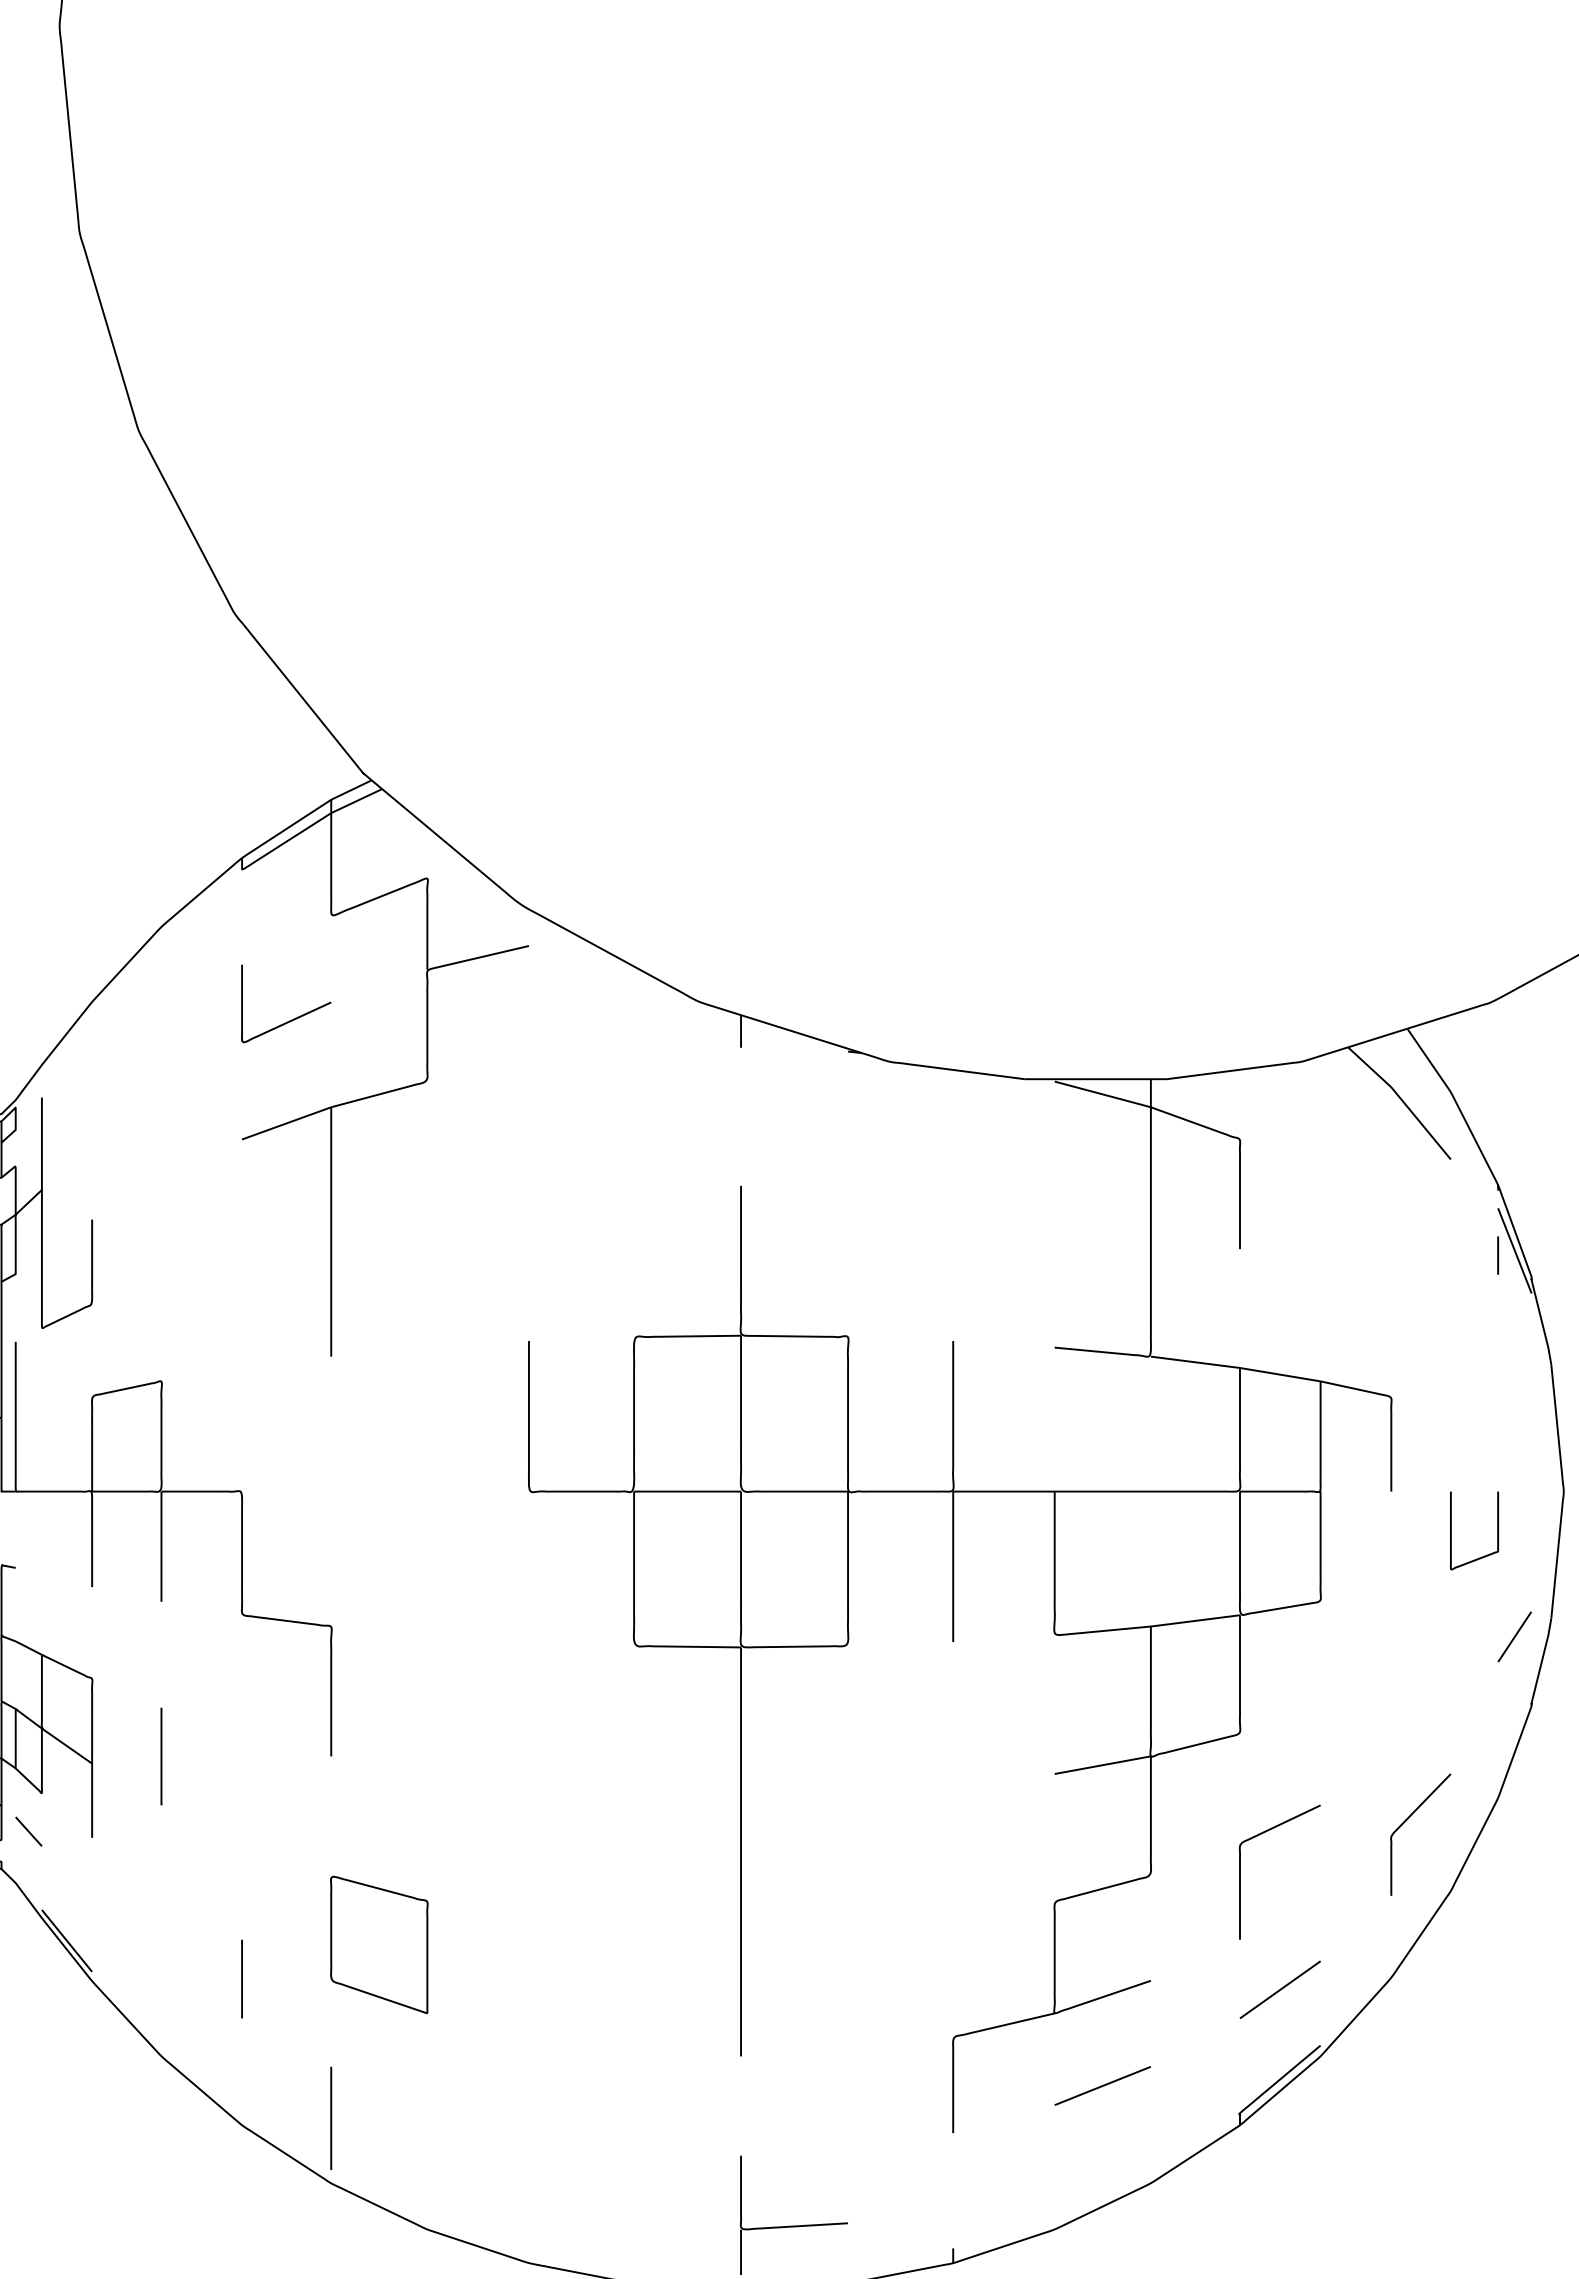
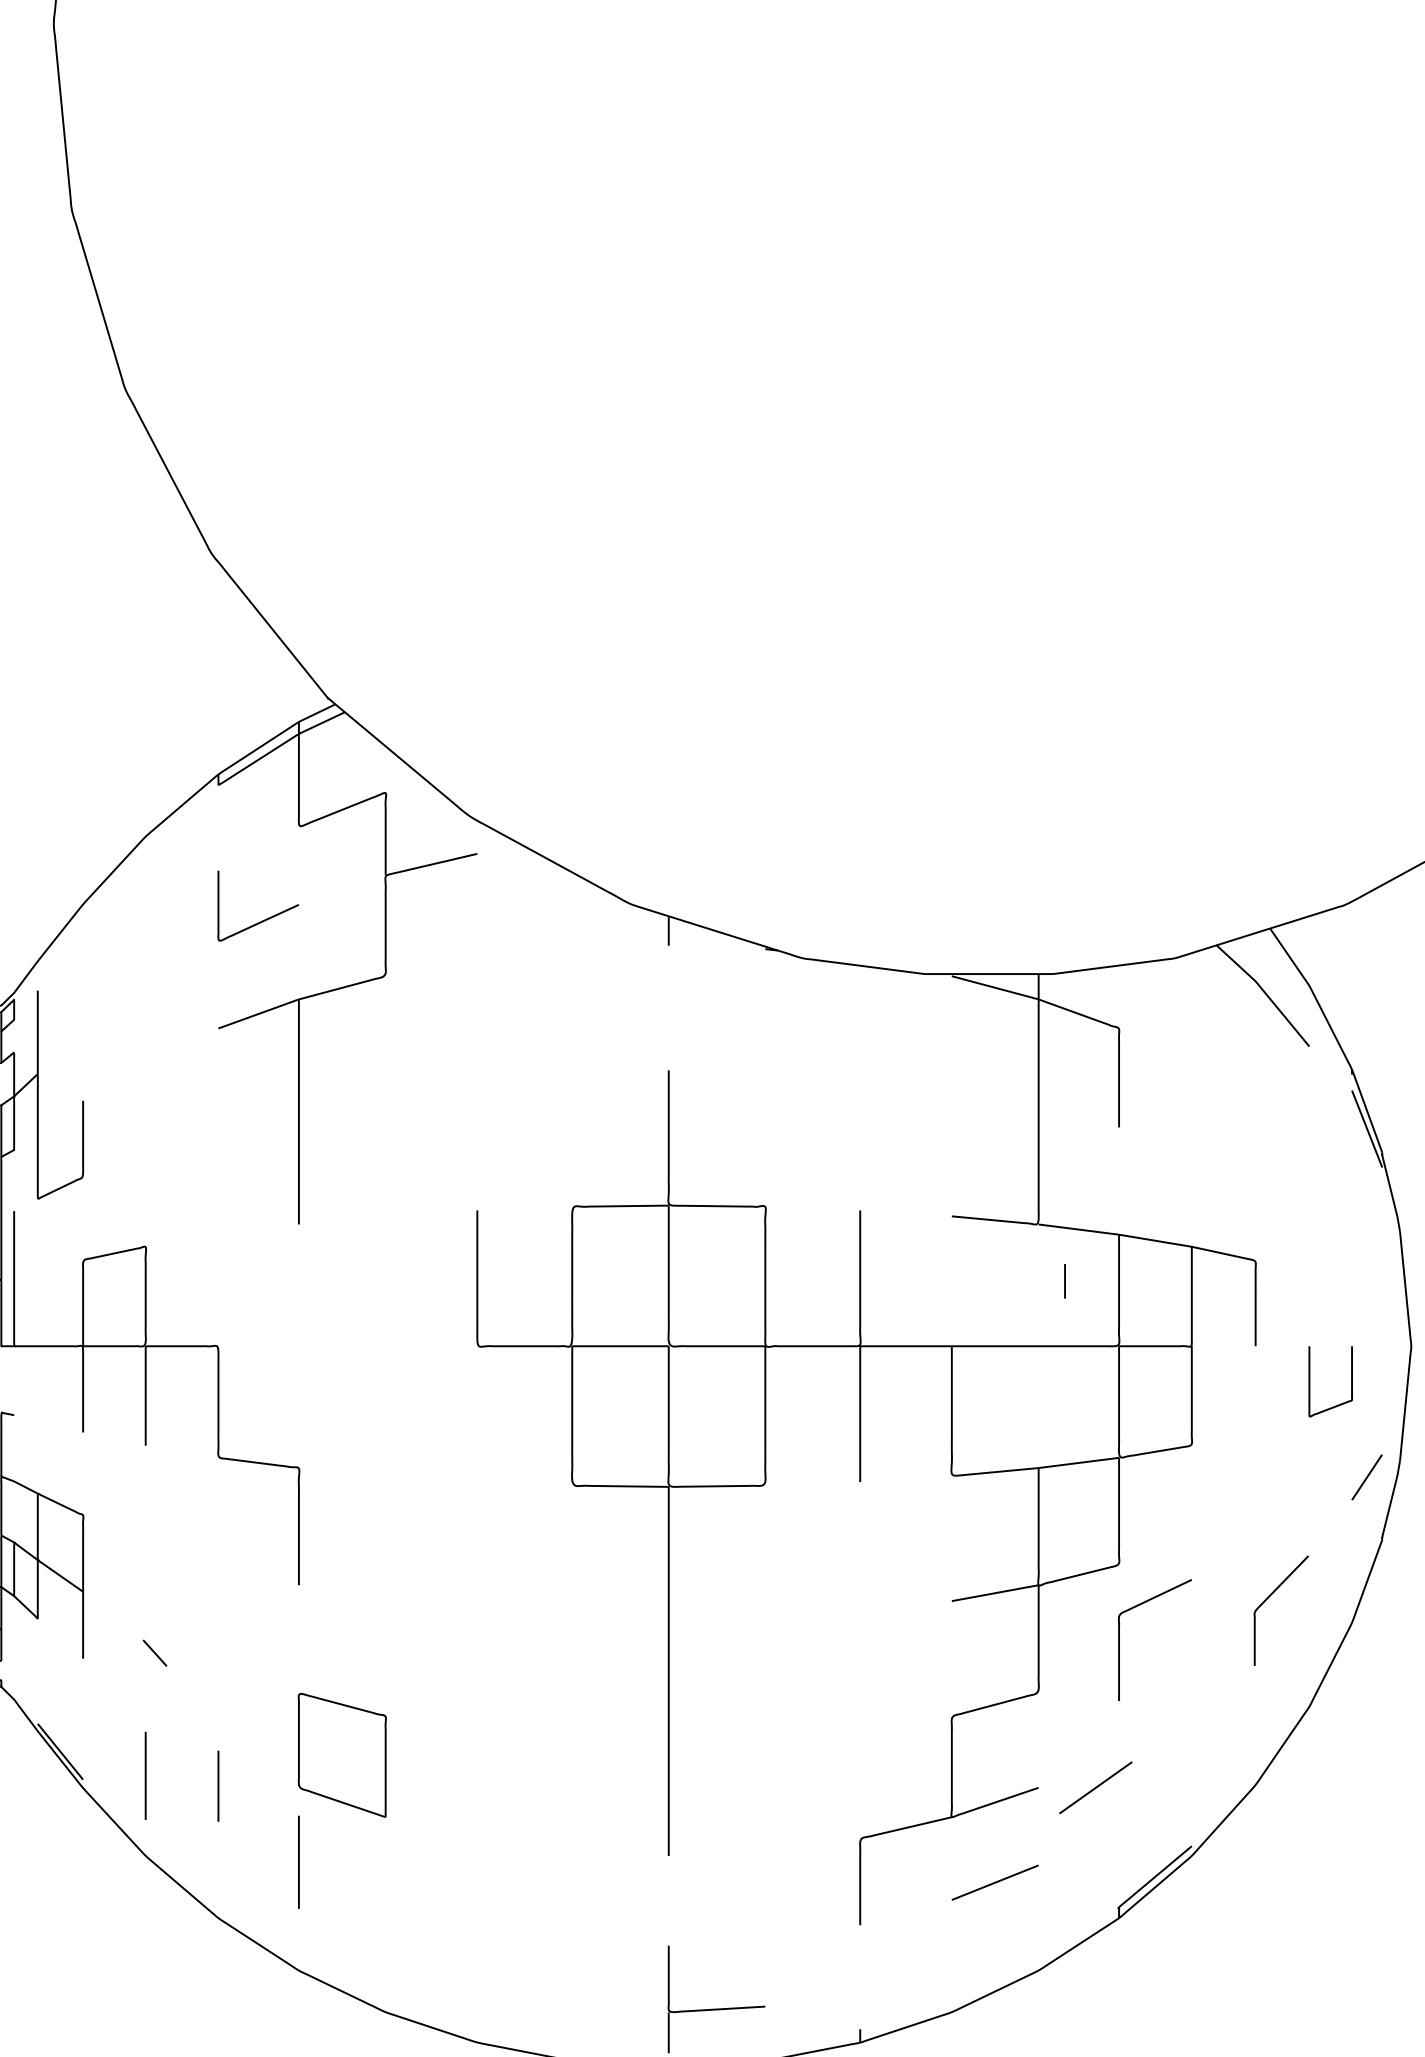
line: (1497, 1255) -> (1064, 1281), moved
line: (161, 1756) -> (145, 1775), moved
curve: (1407, 1820) -> (1269, 1597), moved
line: (28, 1831) -> (154, 1653), moved
curve: (1240, 1871) -> (1119, 1639), moved
line: (1279, 1989) -> (1095, 1787), moved
line: (331, 2117) -> (299, 1861), moved

